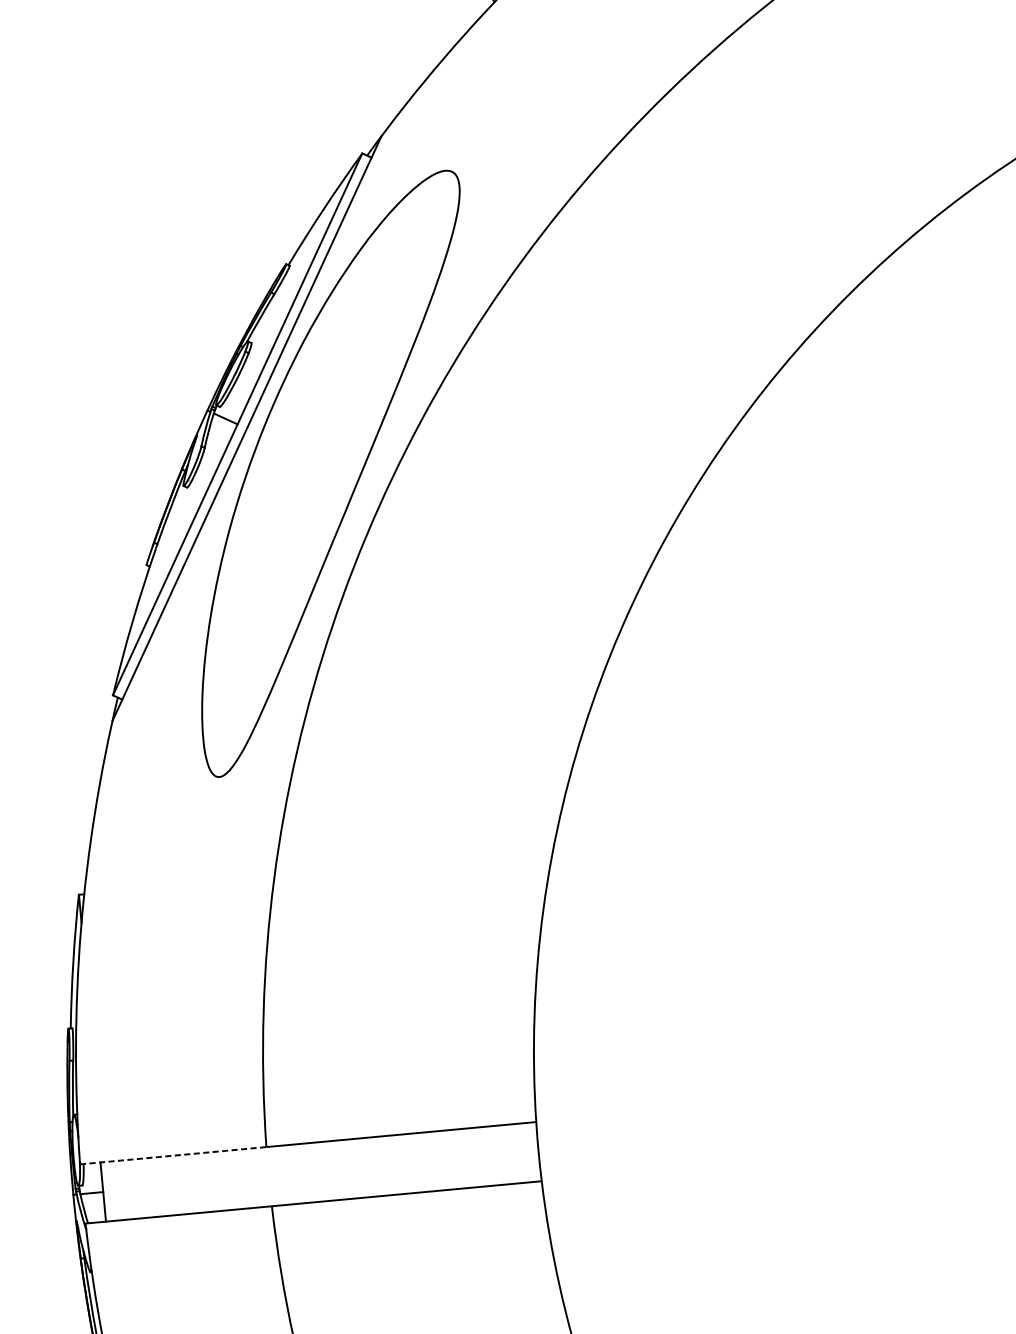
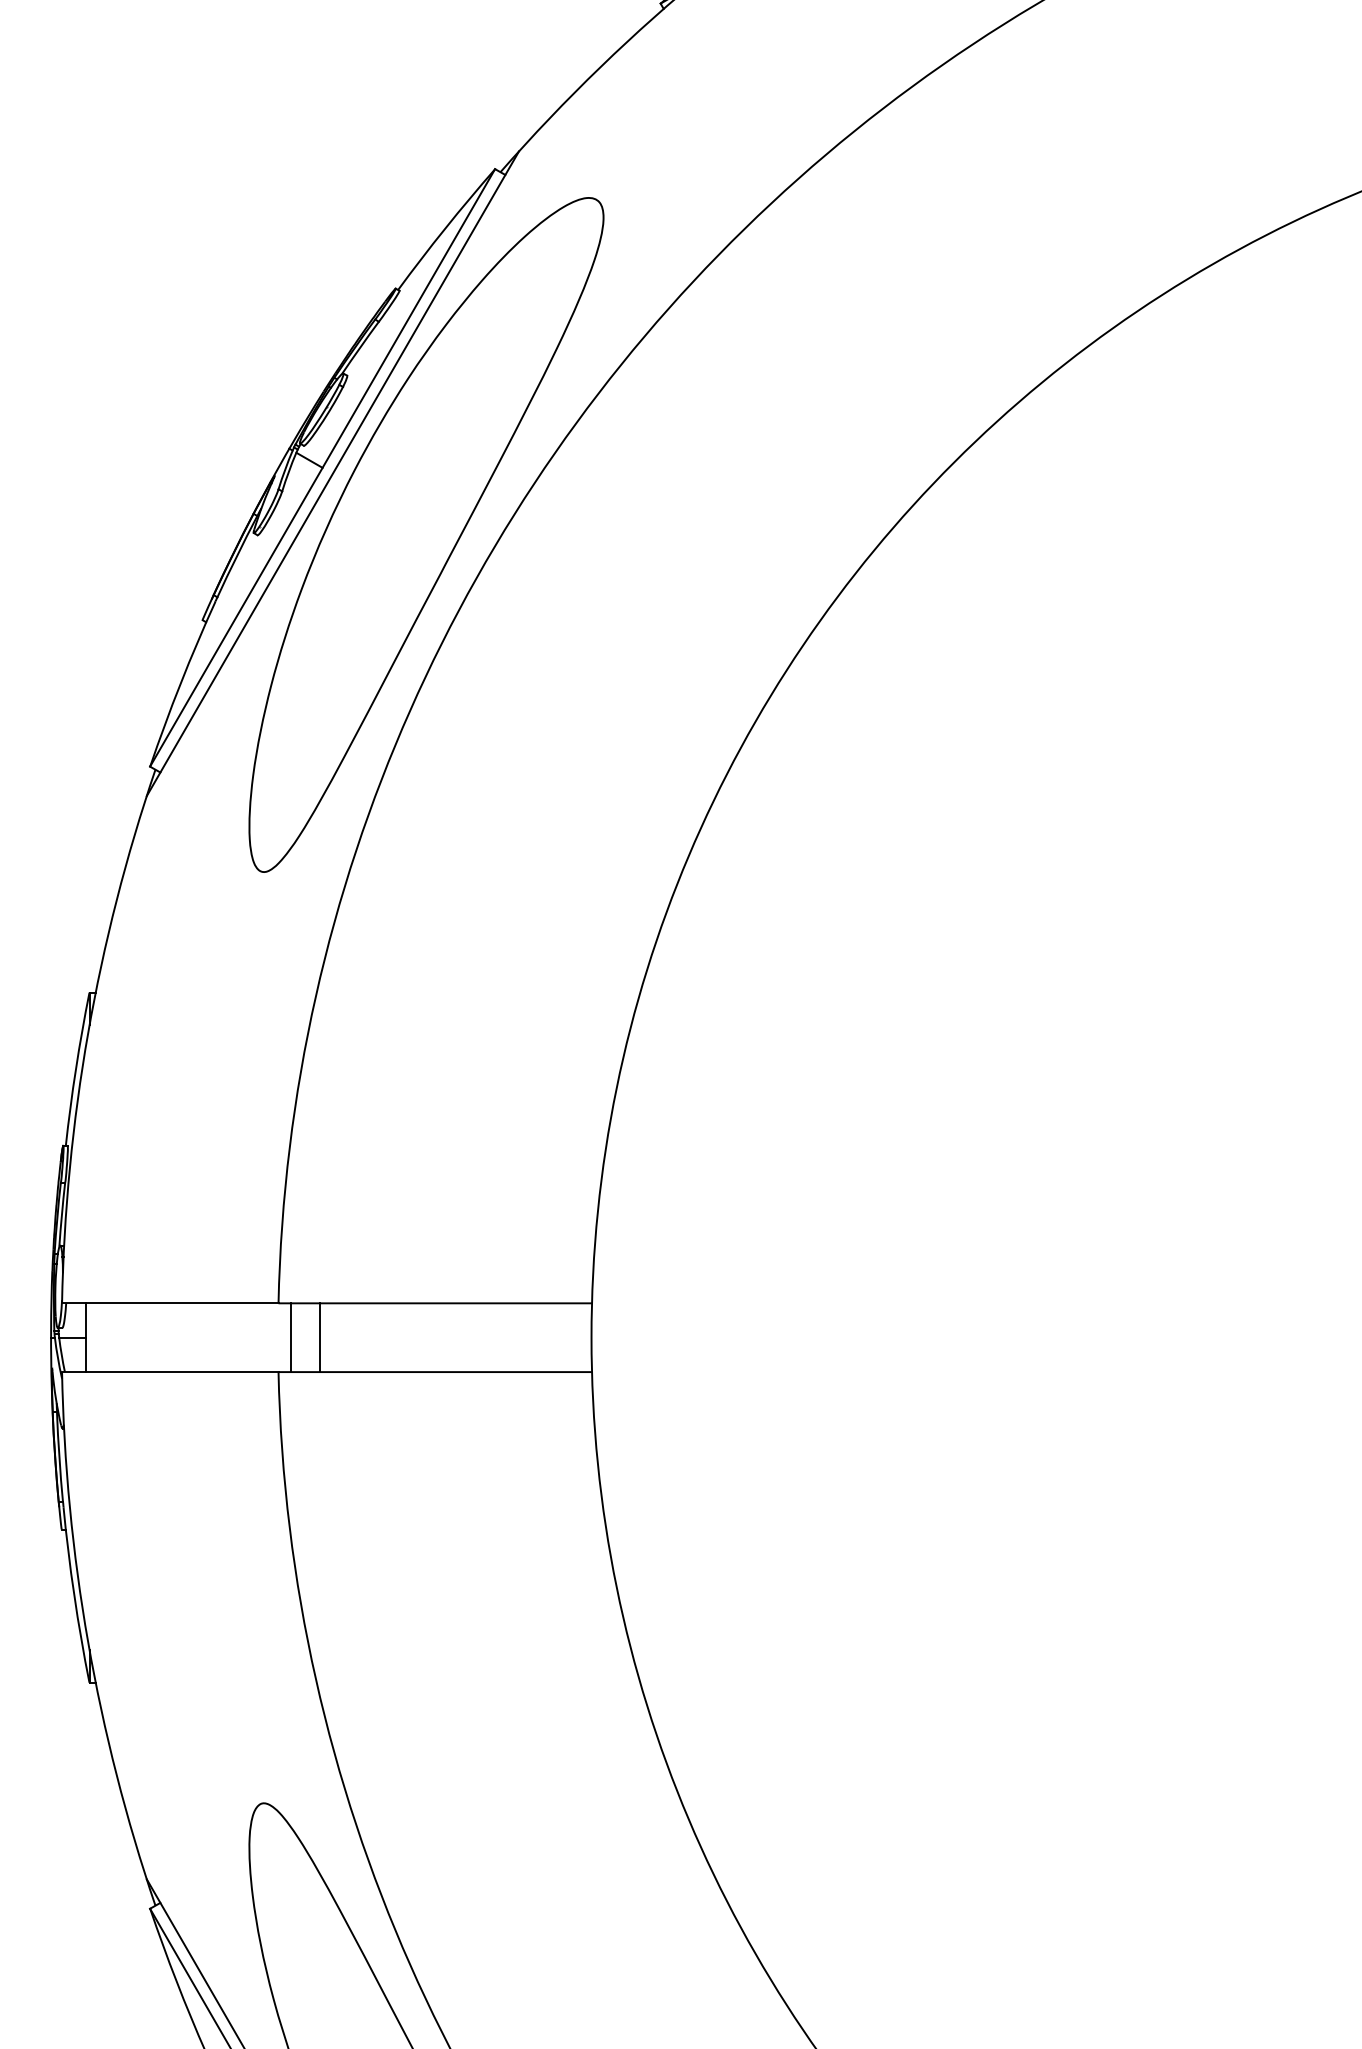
line: (173, 1155) -> (170, 1303), dashed -> solid
line: (305, 1173) -> (320, 1337), added
line: (279, 1175) -> (290, 1337), added

